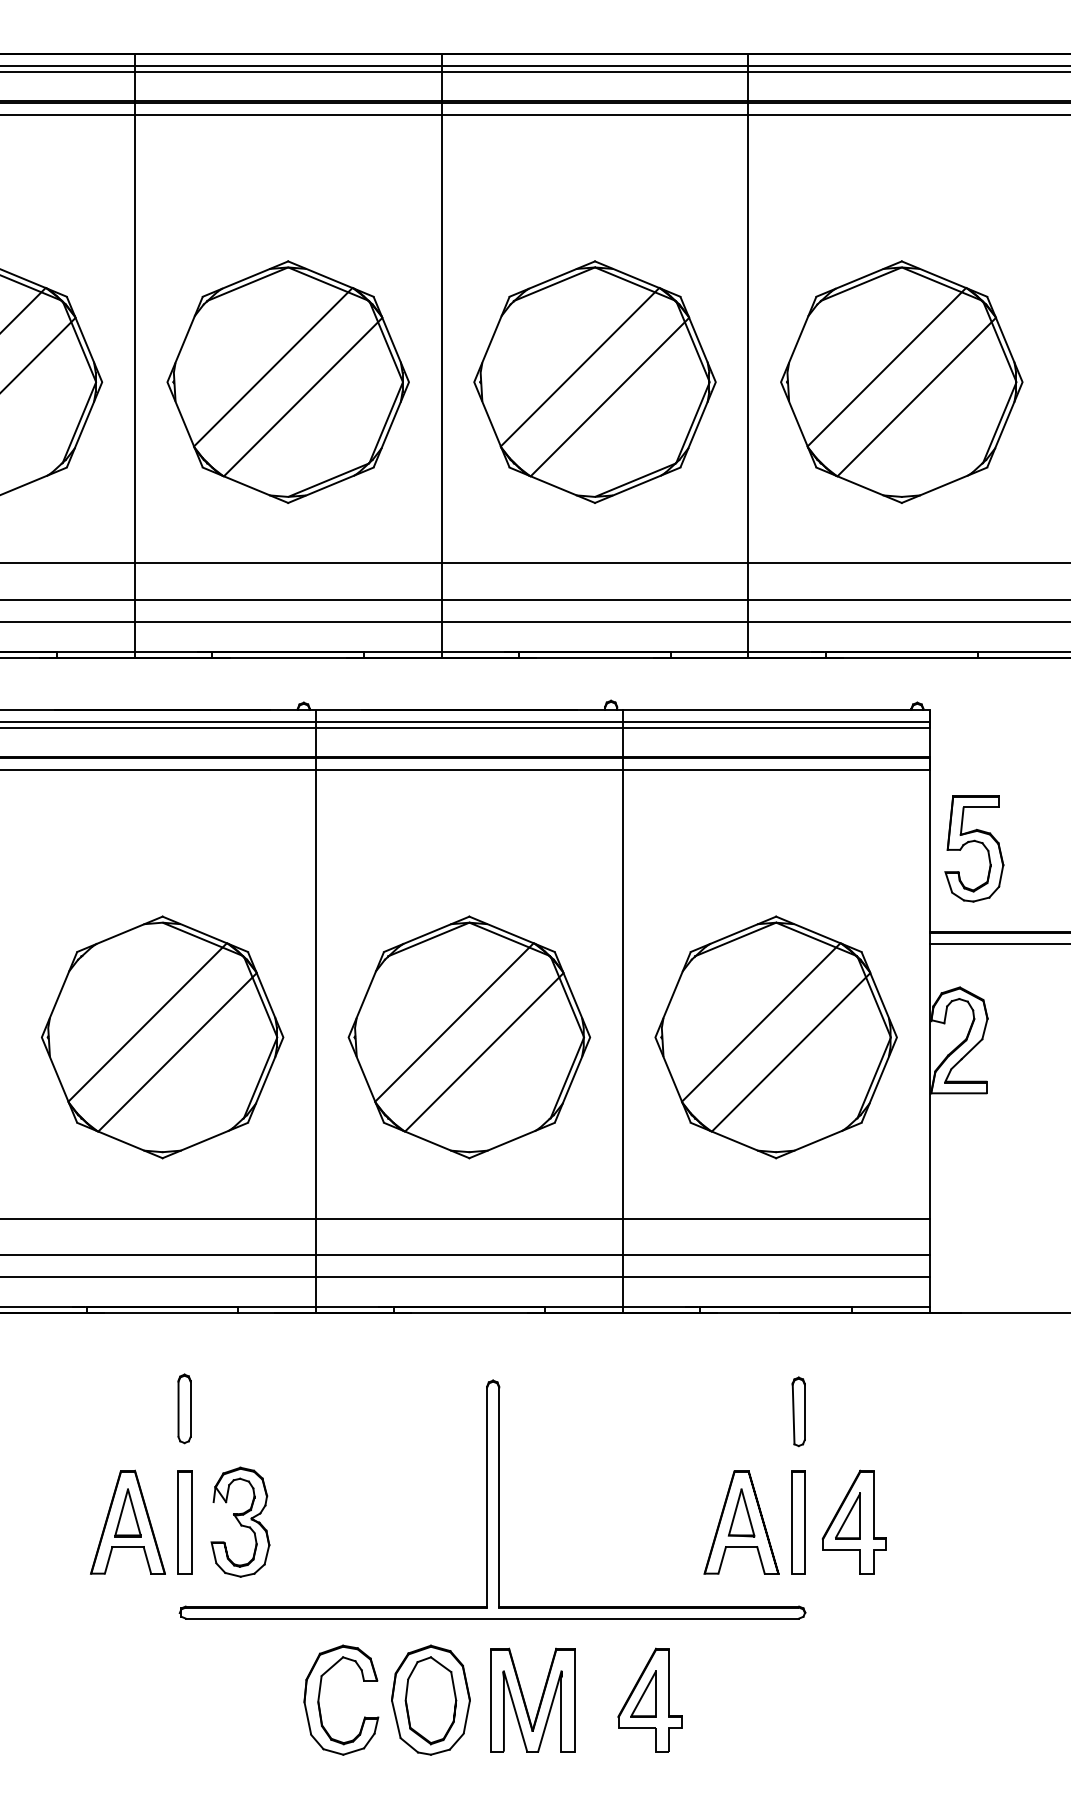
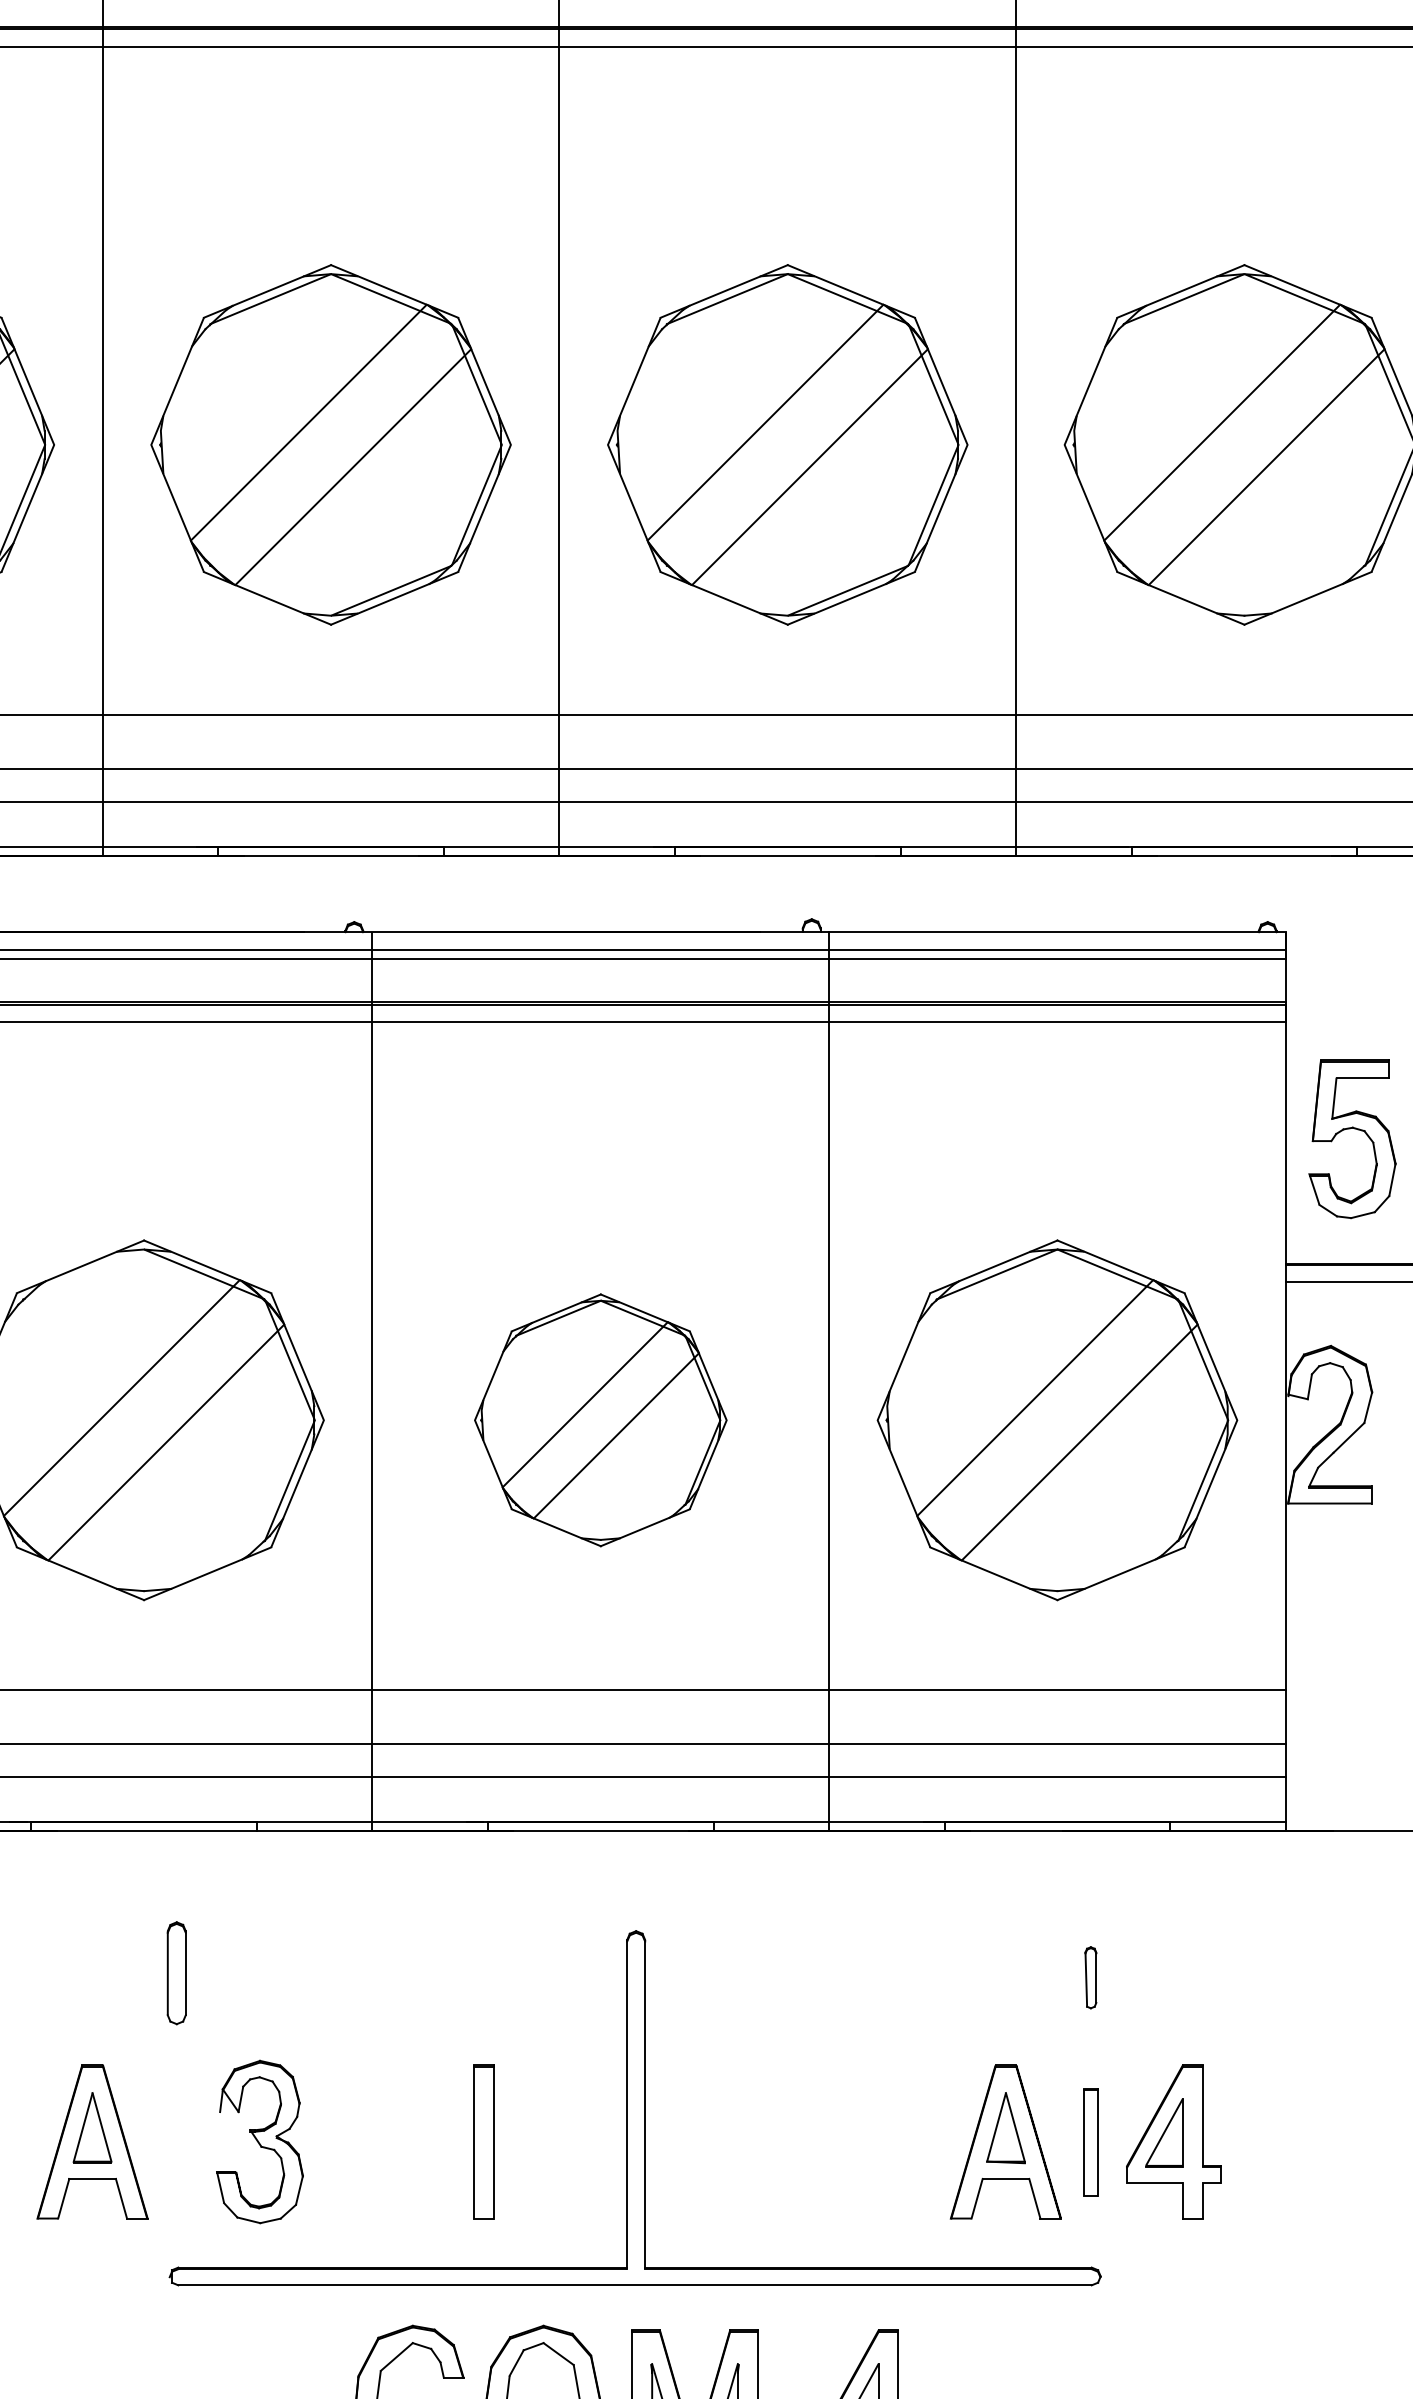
part: (469, 1037) -> (600, 1420), size x0.7
part: (798, 1411) -> (1090, 1977), size x0.6
part: (184, 1522) -> (483, 2142), moved
part: (798, 1522) -> (1090, 2142), size x0.7

